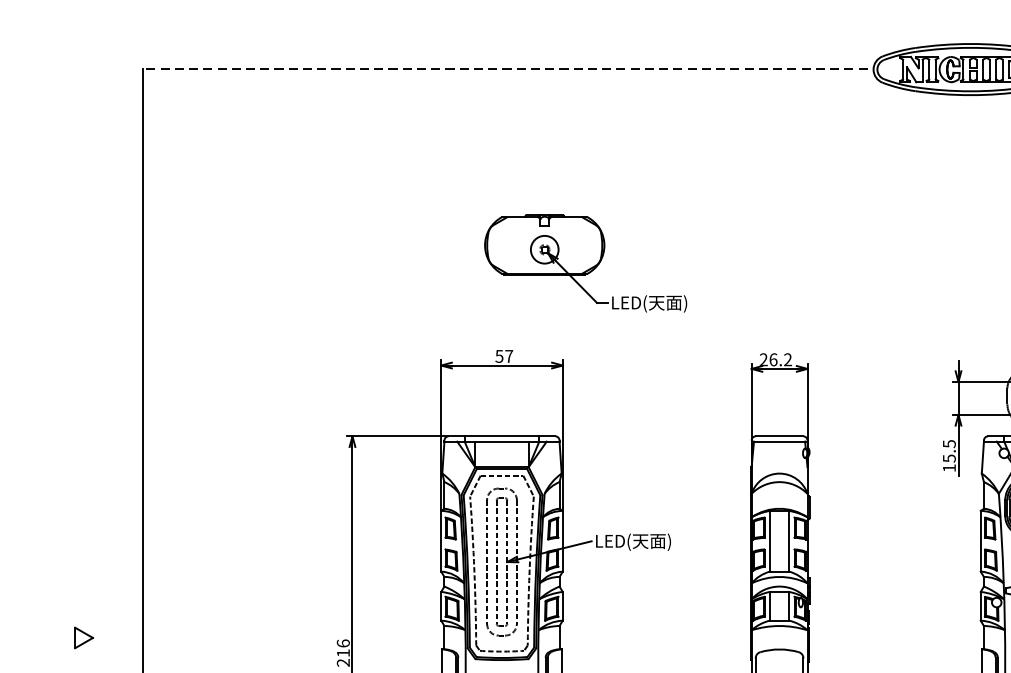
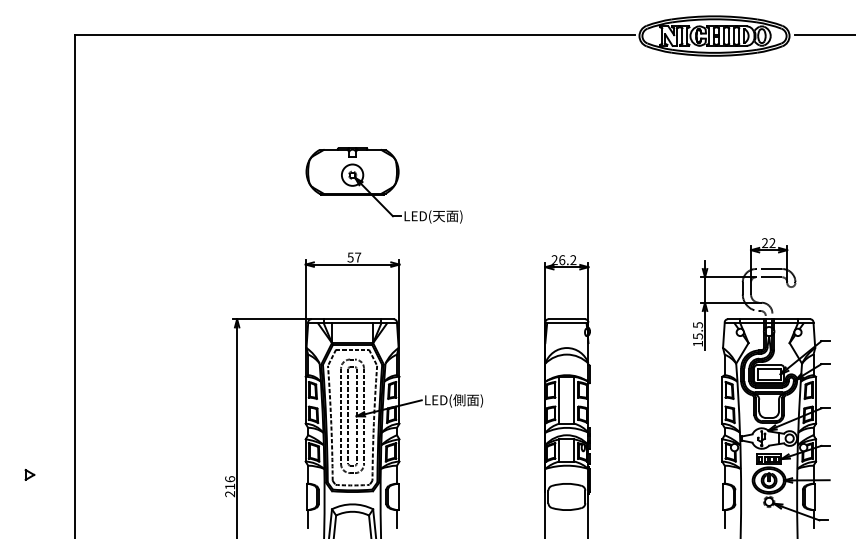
line: (504, 68) -> (354, 35), dashed -> solid
part: (584, 263) -> (383, 185), moved
text: (640, 541) -> (459, 400), LED(天面) -> LED(側面)
part: (83, 637) -> (29, 474), size x0.62

